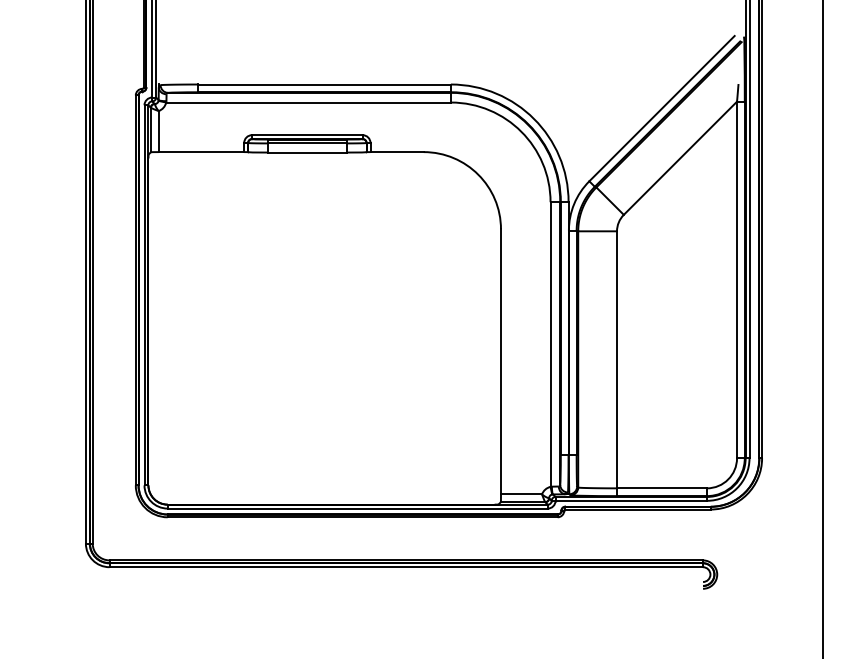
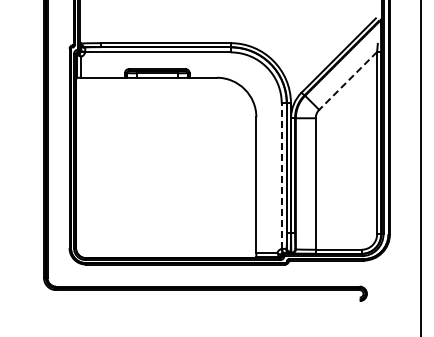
line: (681, 157) -> (348, 80), solid -> dashed
line: (550, 345) -> (281, 176), solid -> dashed

